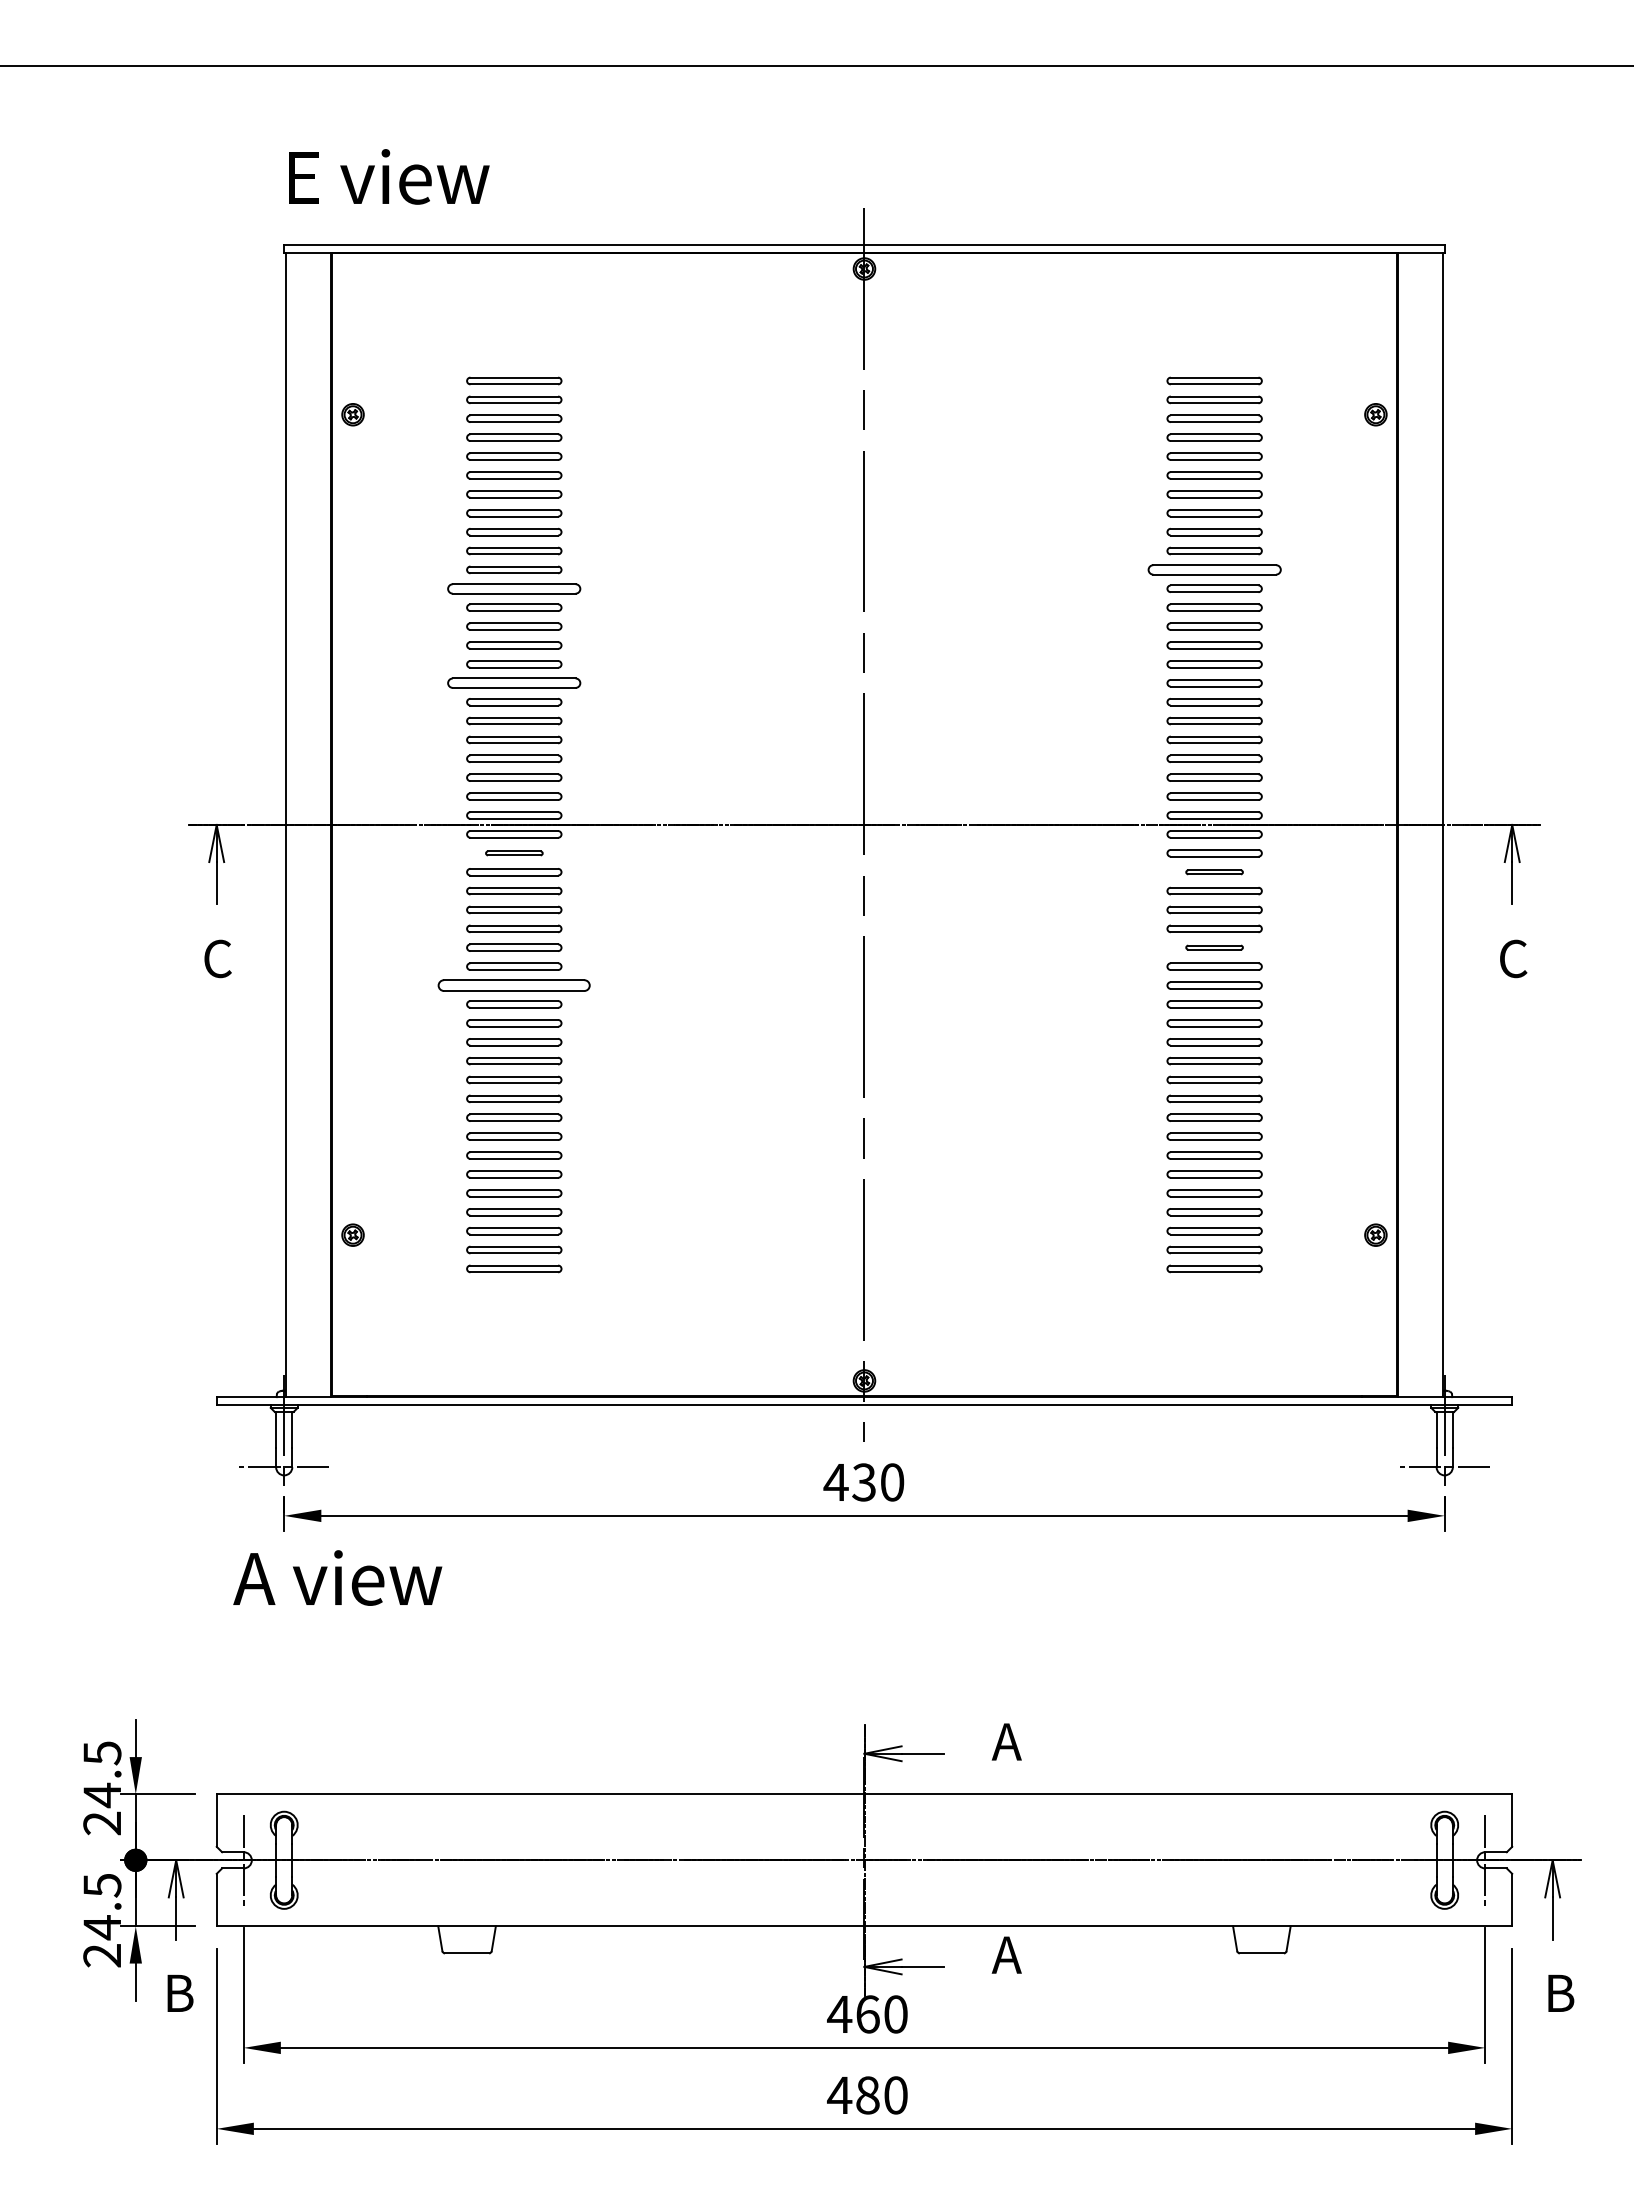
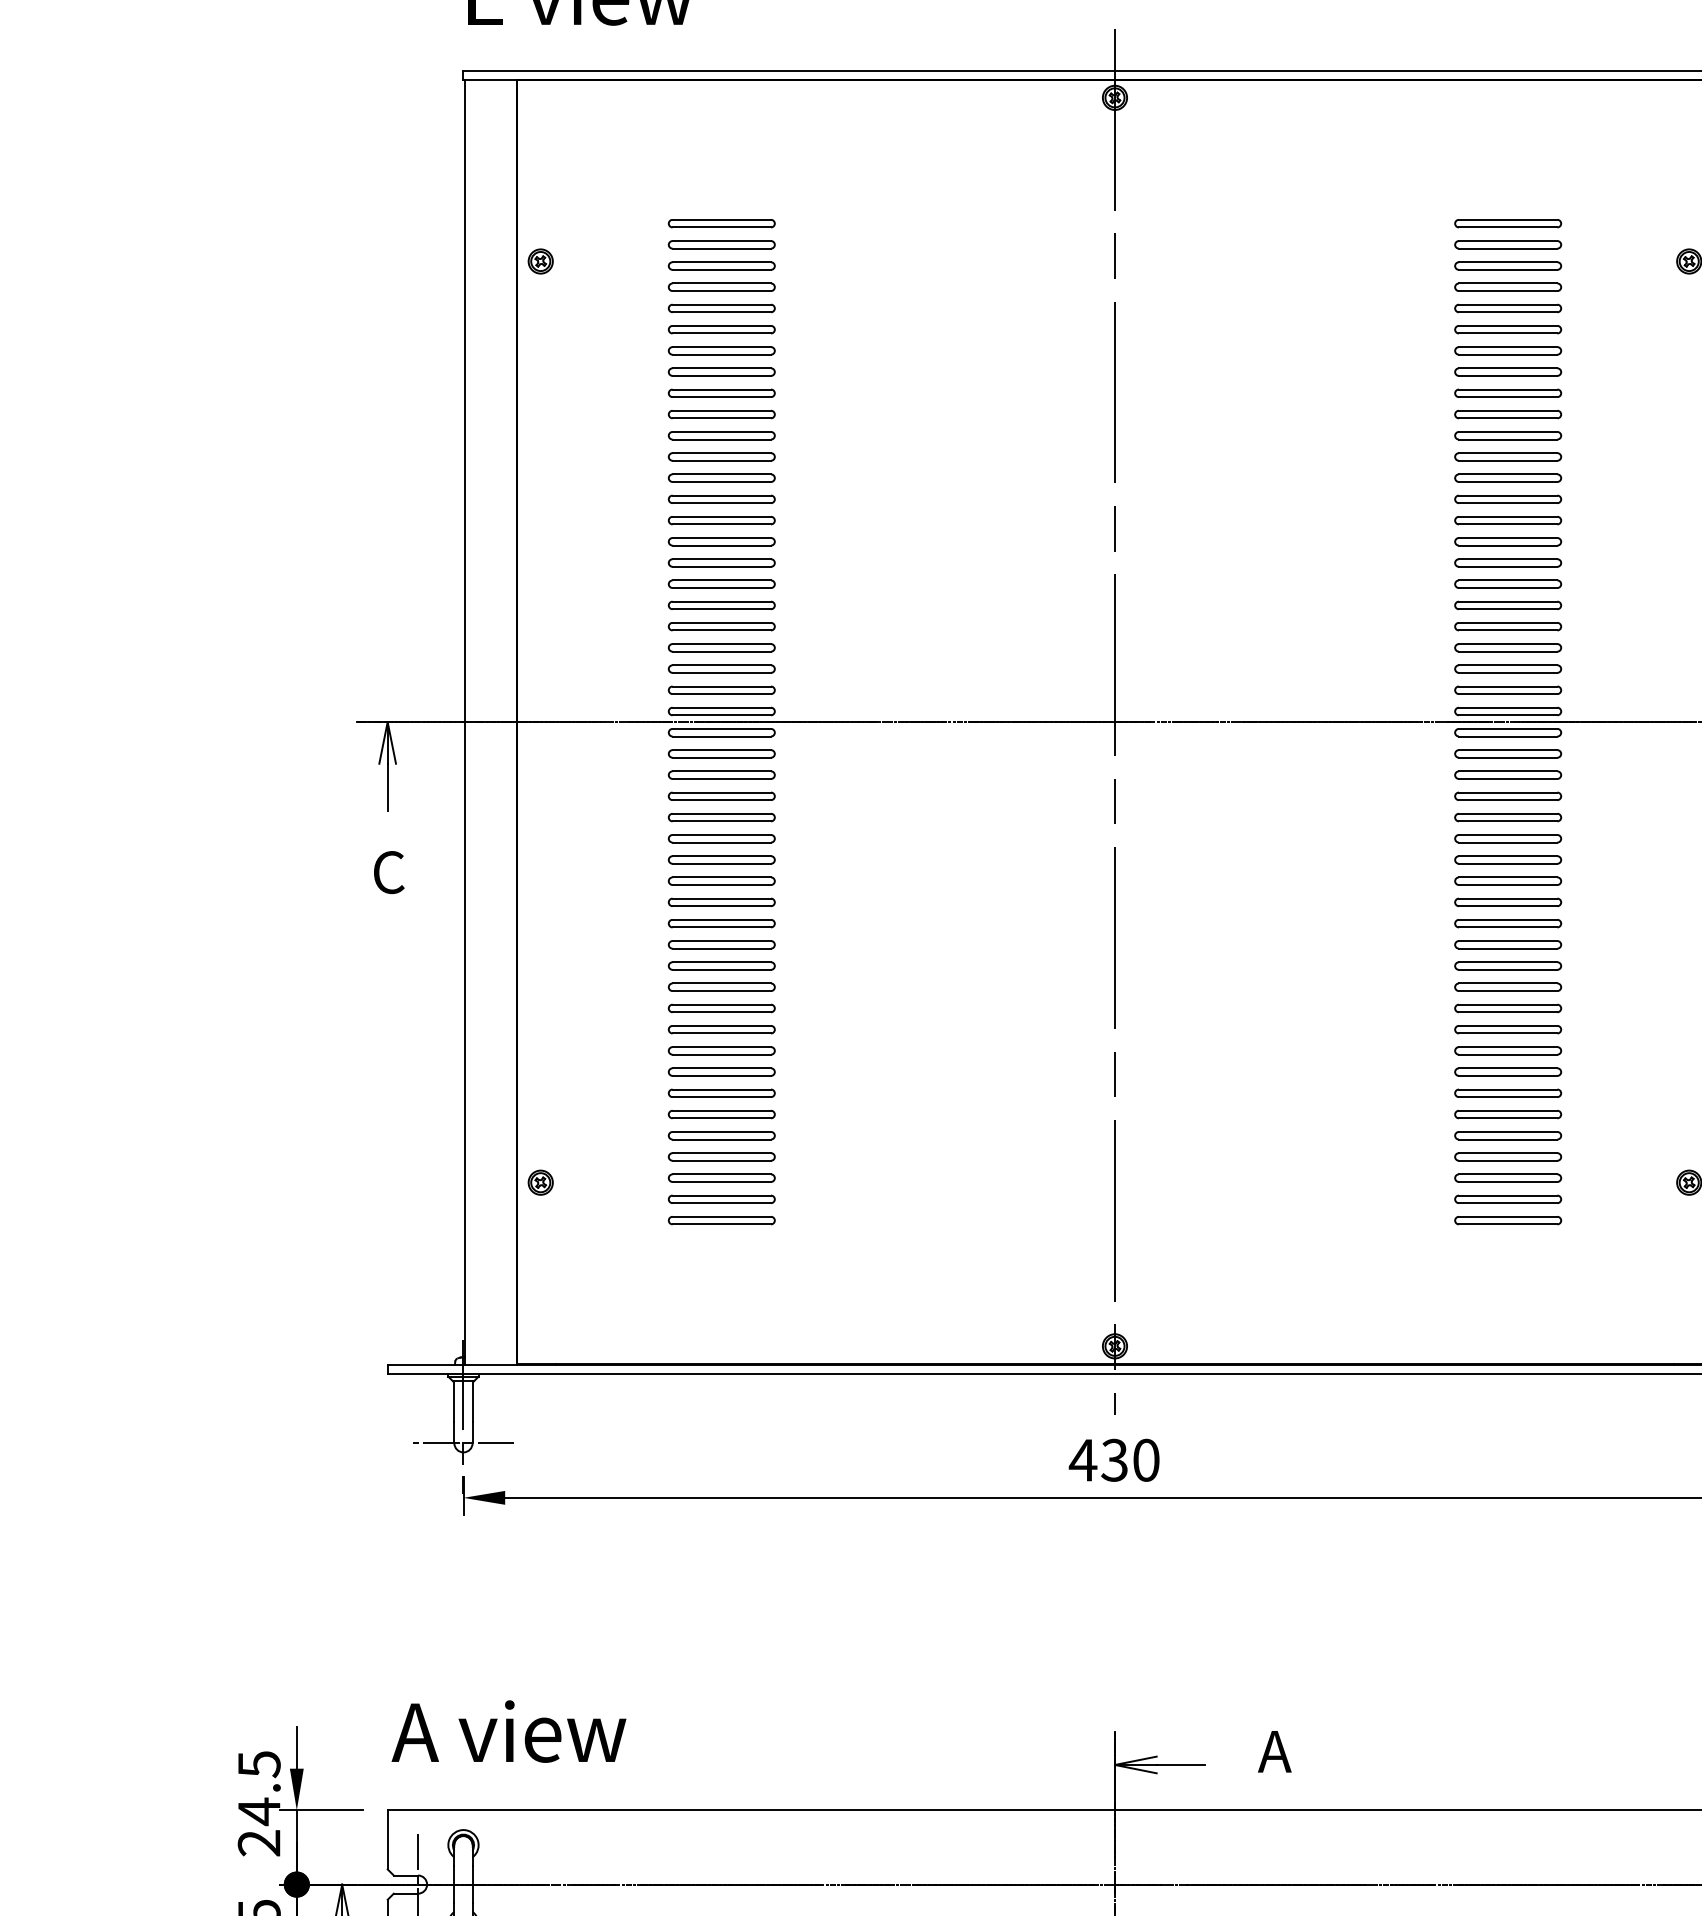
part: (1214, 569) -> (1507, 435), size x0.71
part: (514, 588) -> (722, 456), size x0.71
part: (514, 683) -> (722, 563), size x0.71
part: (514, 853) -> (722, 754), size x1.67
part: (1214, 872) -> (1507, 775), size x1.67
part: (1214, 947) -> (1507, 859), size x1.67
part: (514, 985) -> (722, 902), size x0.62
text: (337, 1577) -> (508, 1730), moved

